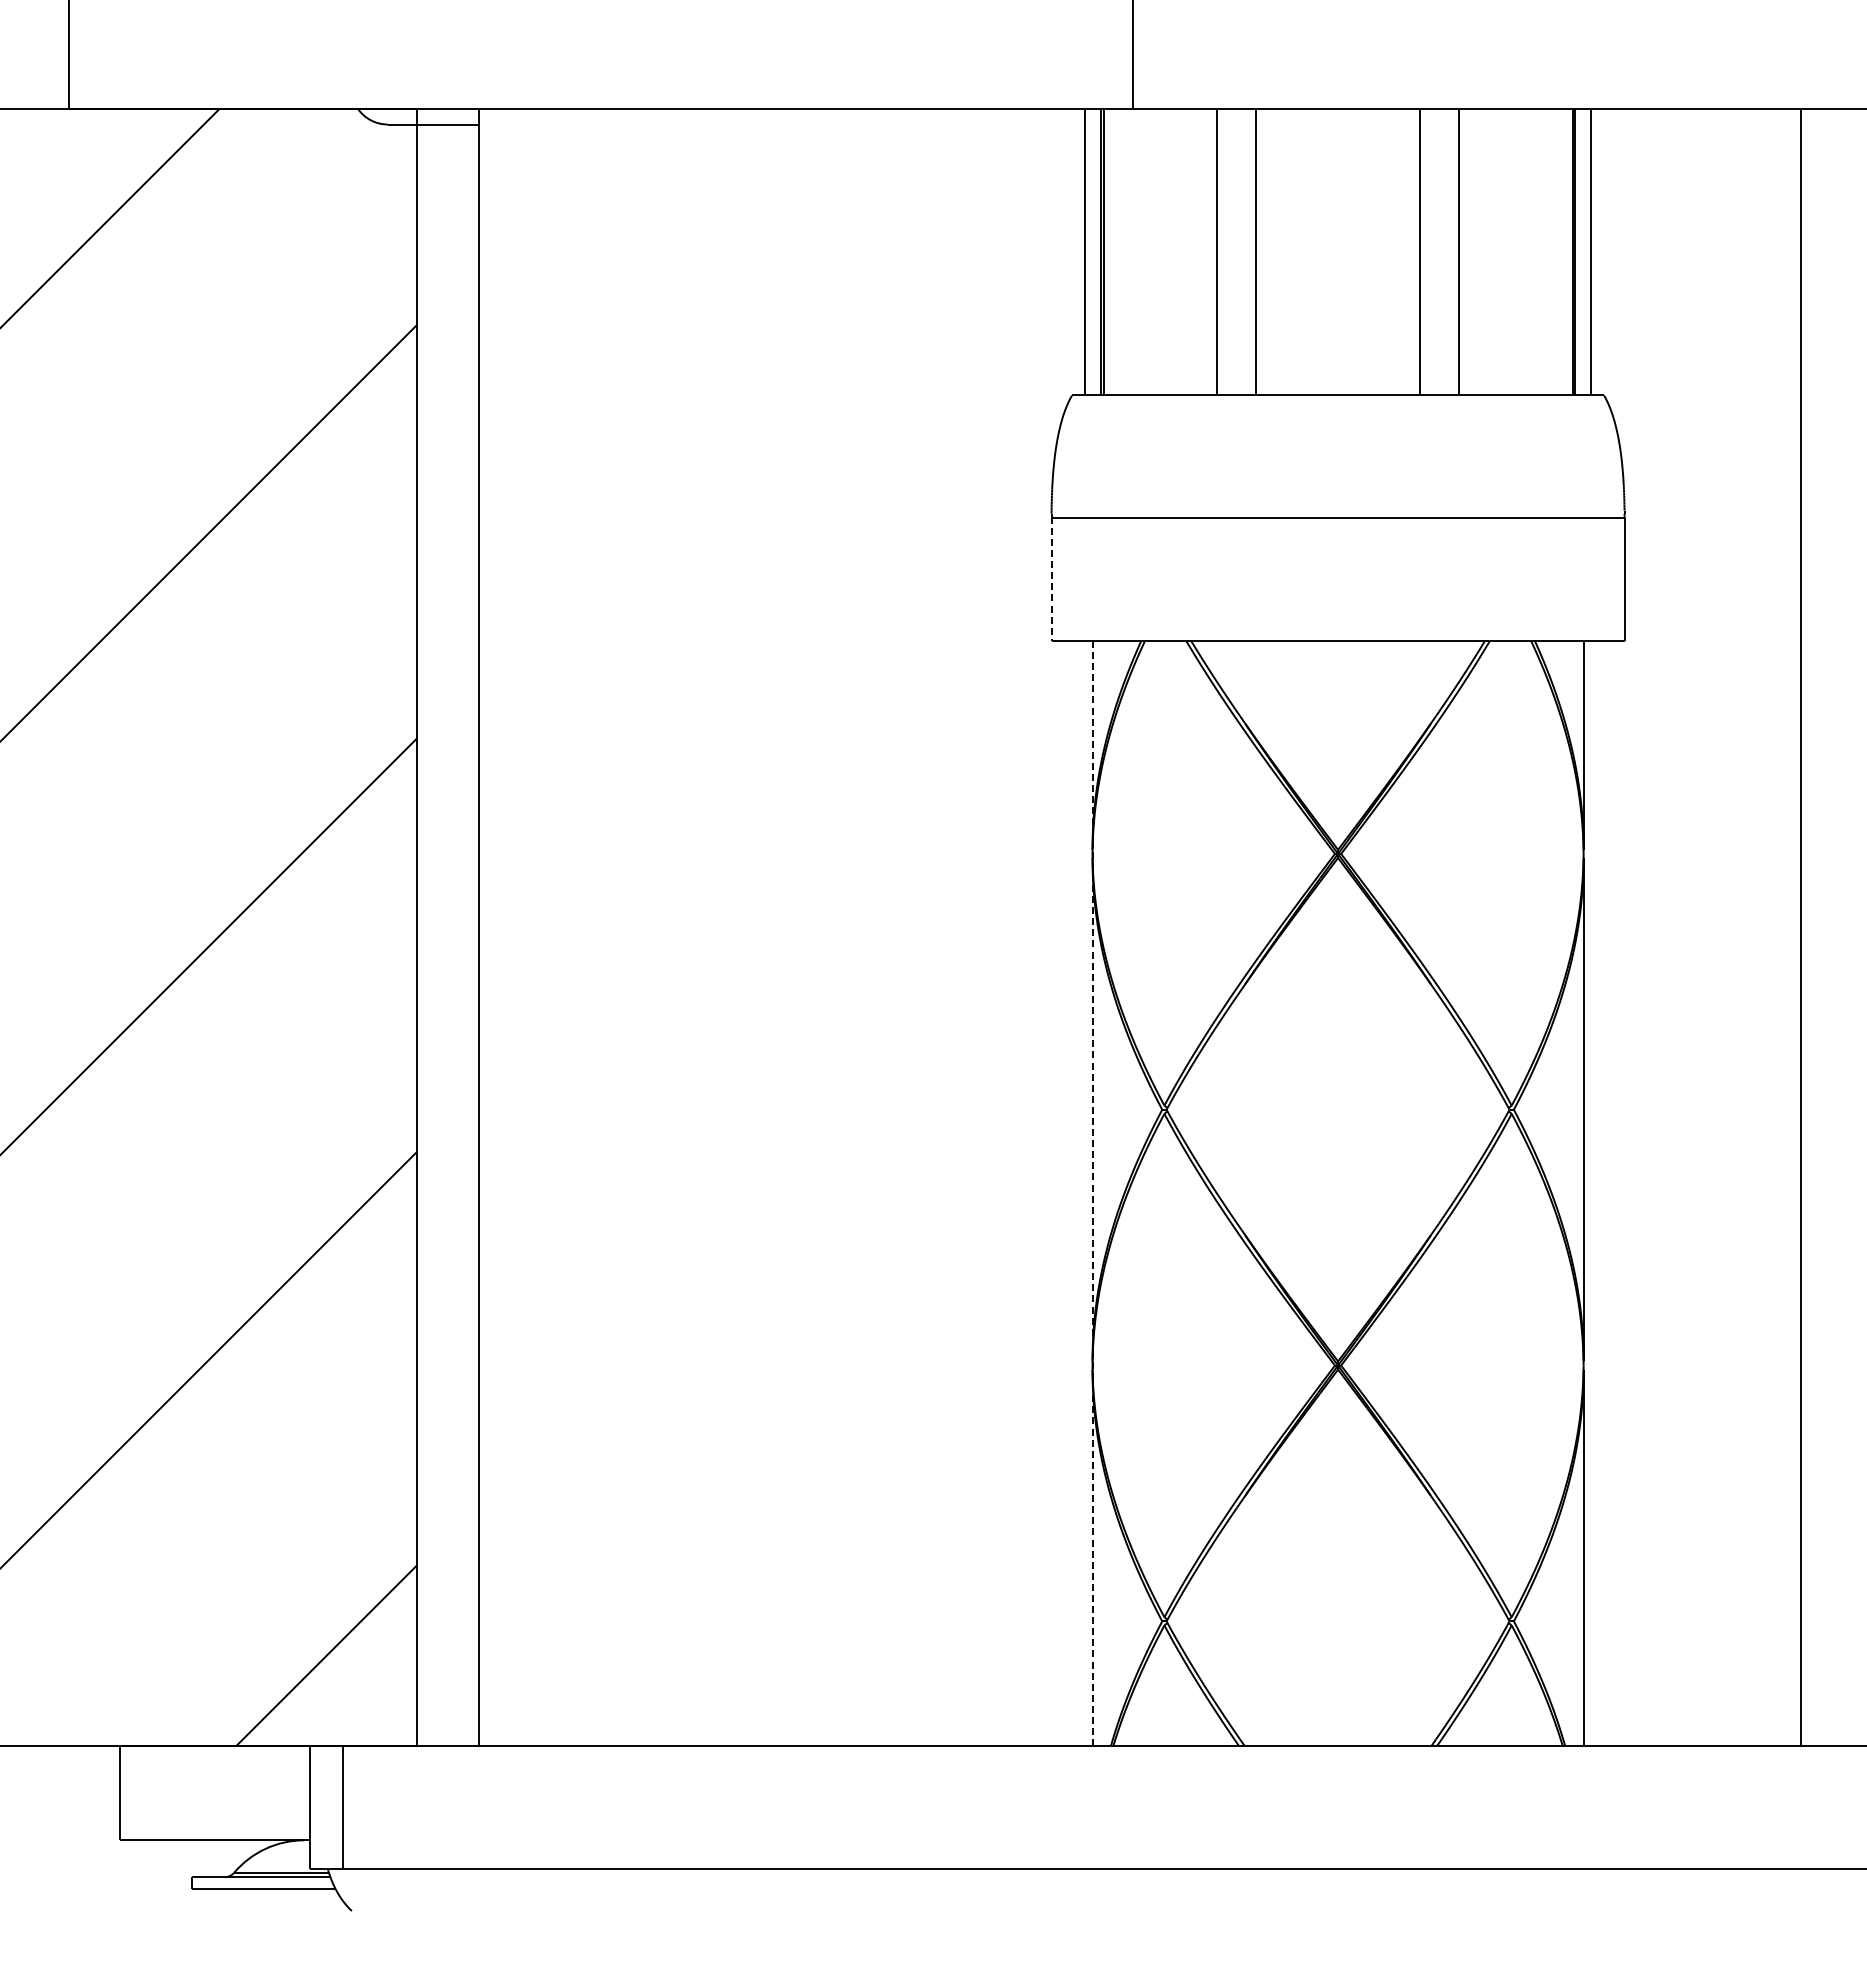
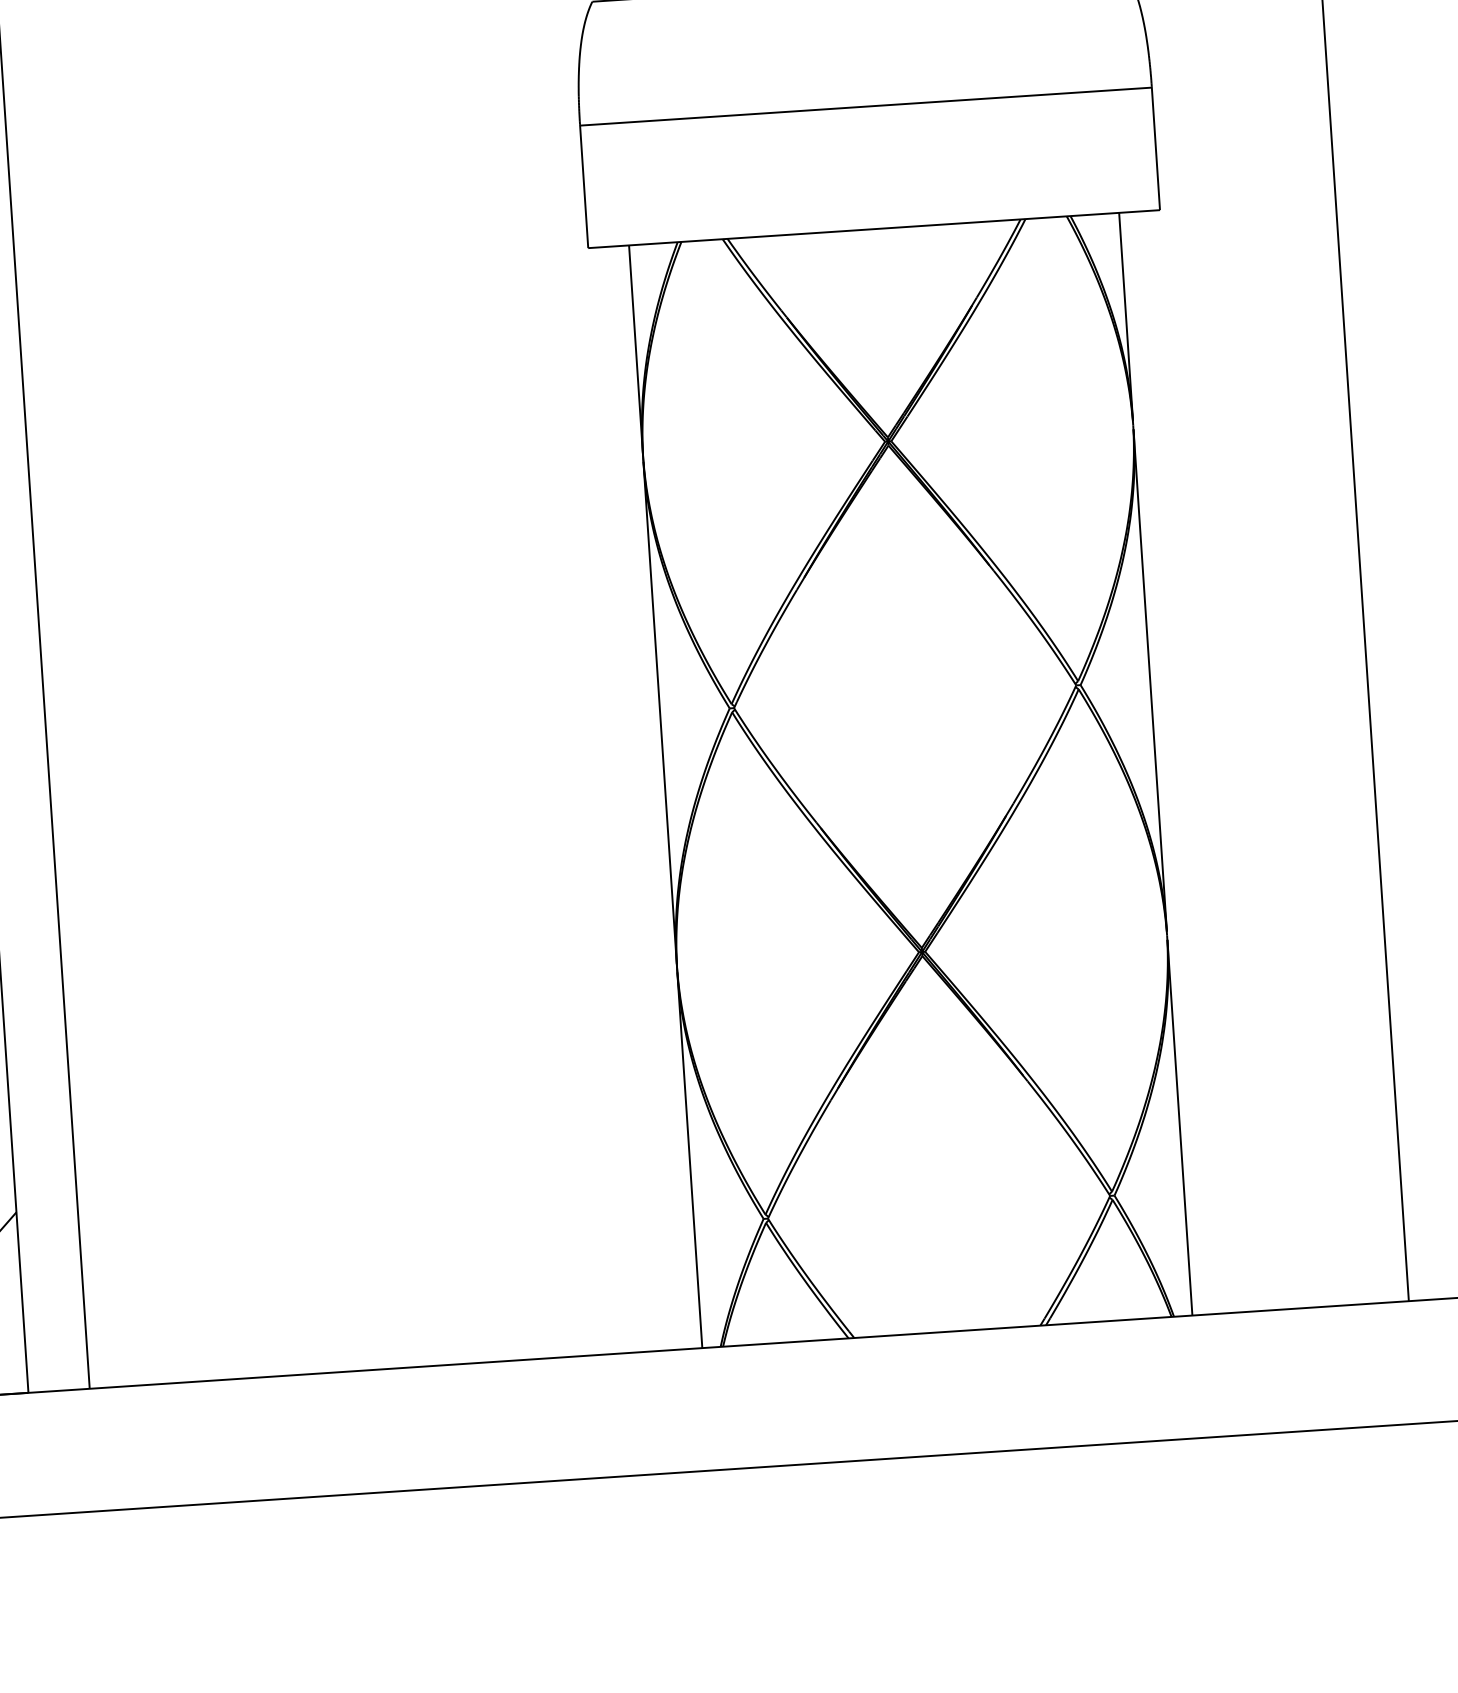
line: (1051, 579) -> (584, 186), dashed -> solid
line: (1092, 1193) -> (665, 796), dashed -> solid

